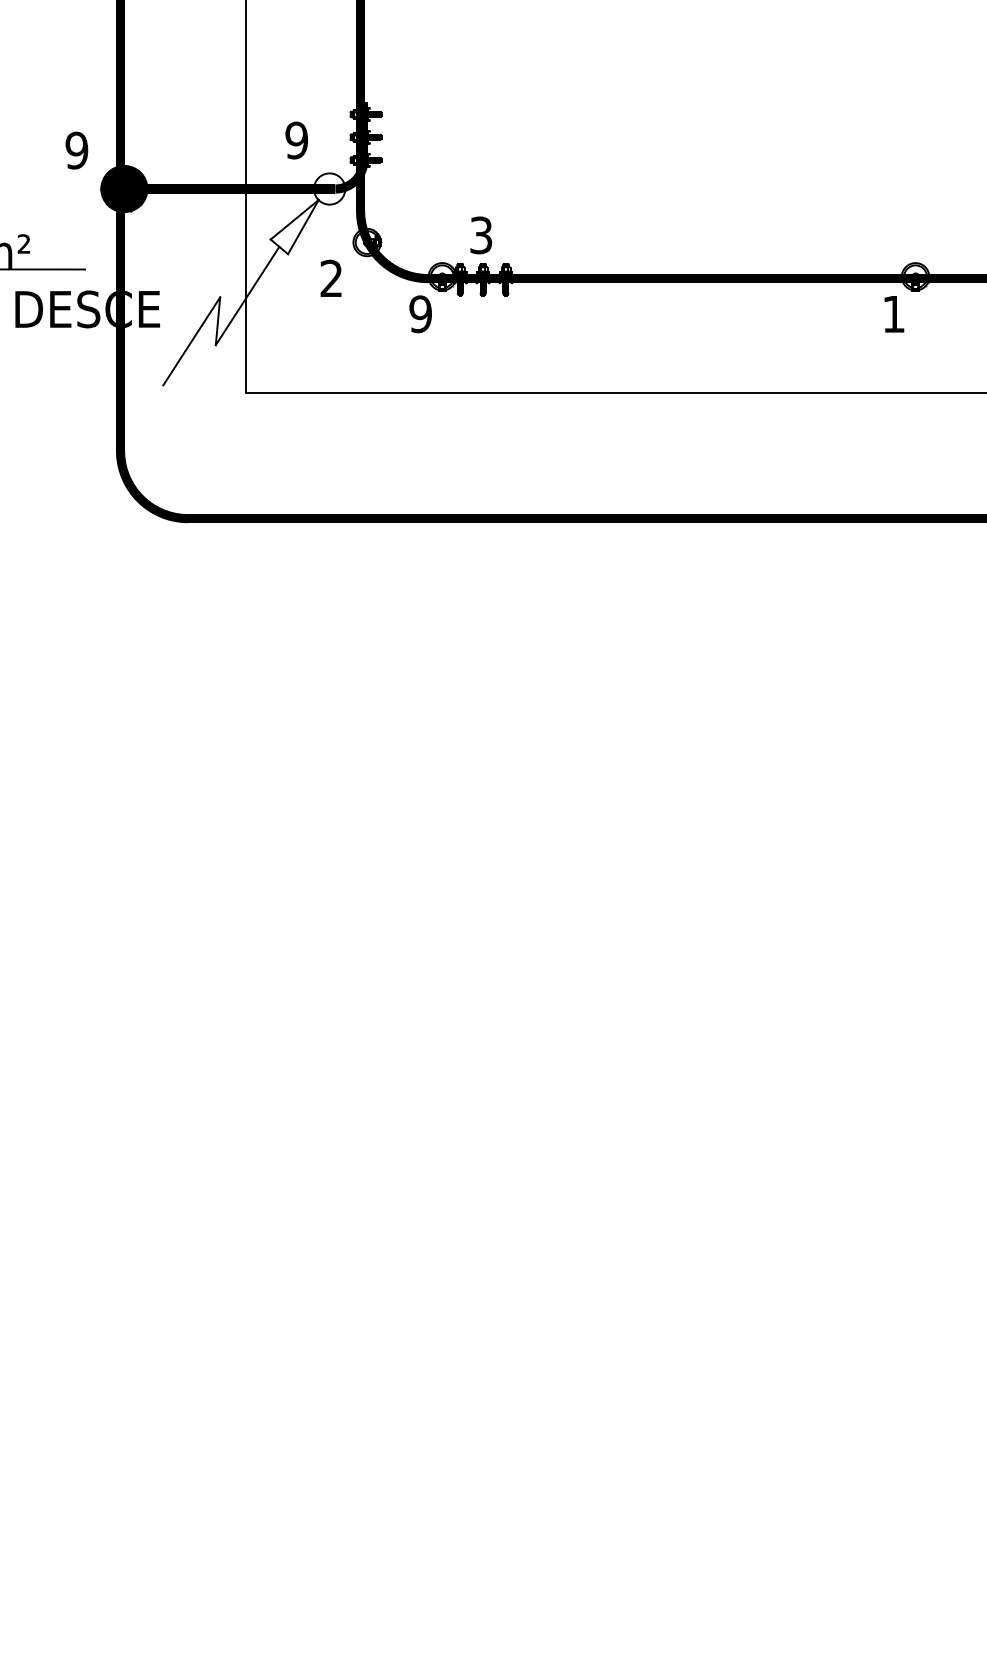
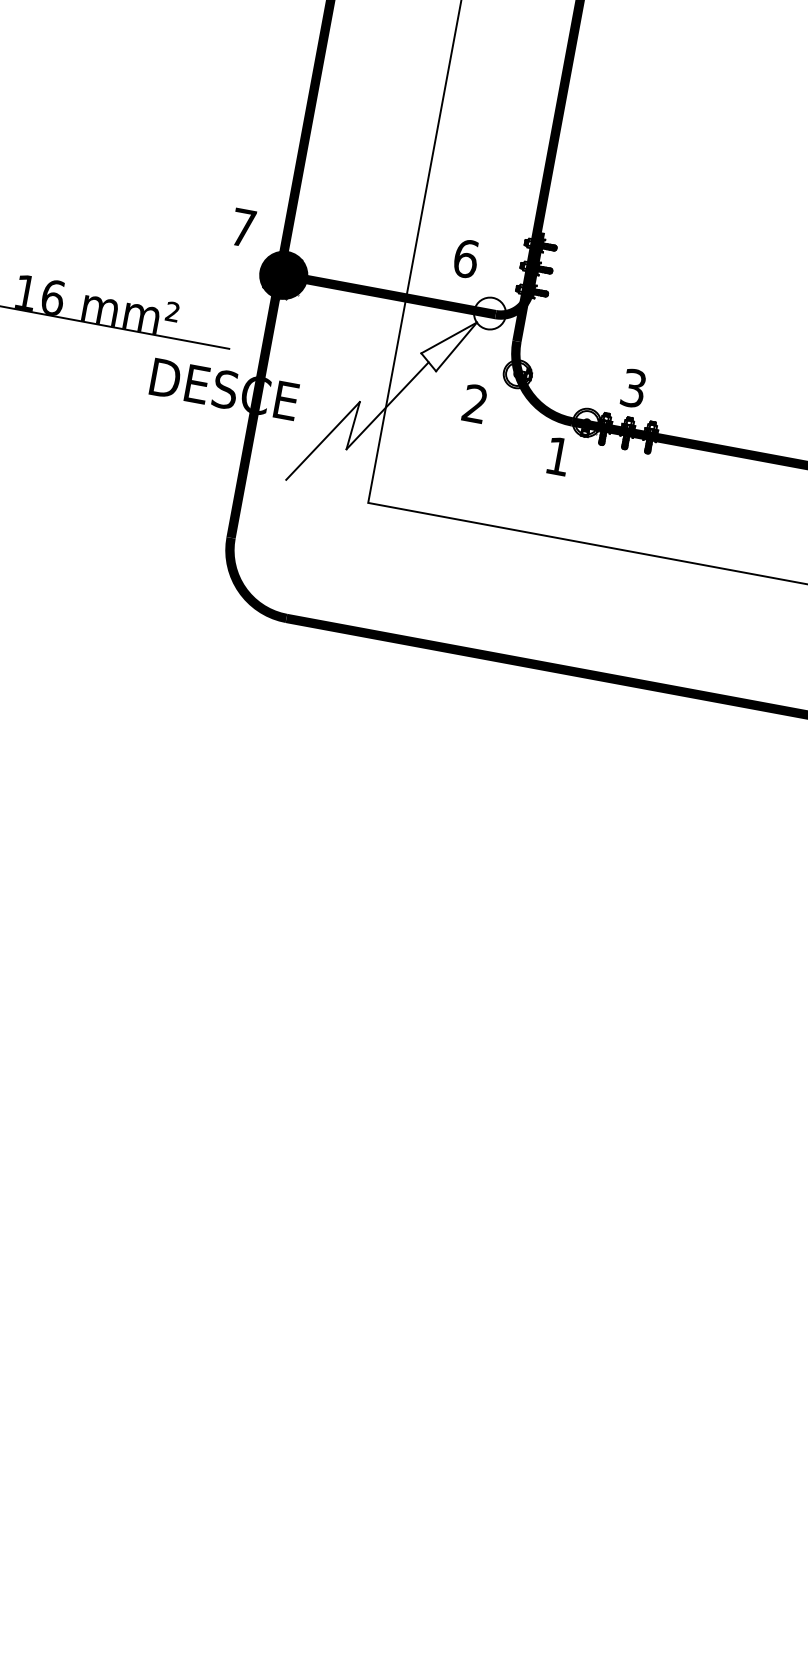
text: (296, 140) -> (465, 258), 9 -> 6
text: (76, 150) -> (242, 227), 9 -> 7
text: (420, 314) -> (557, 456), 9 -> 1

